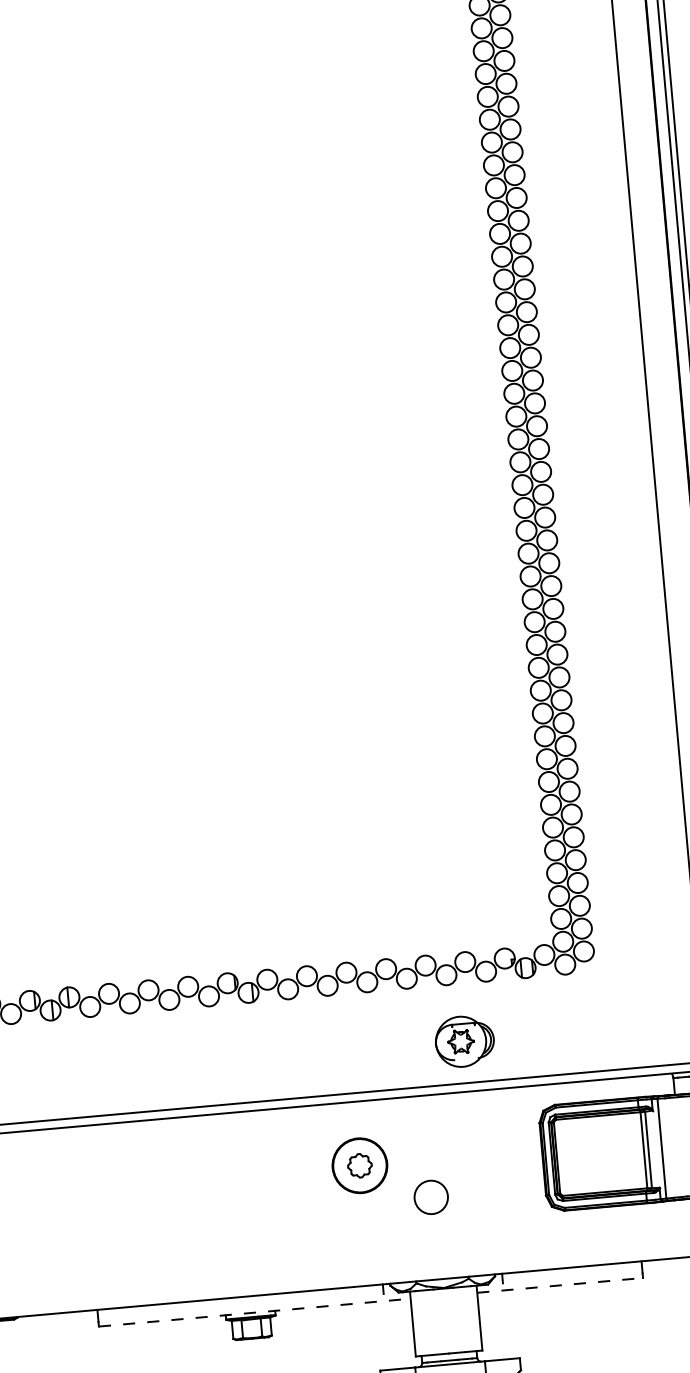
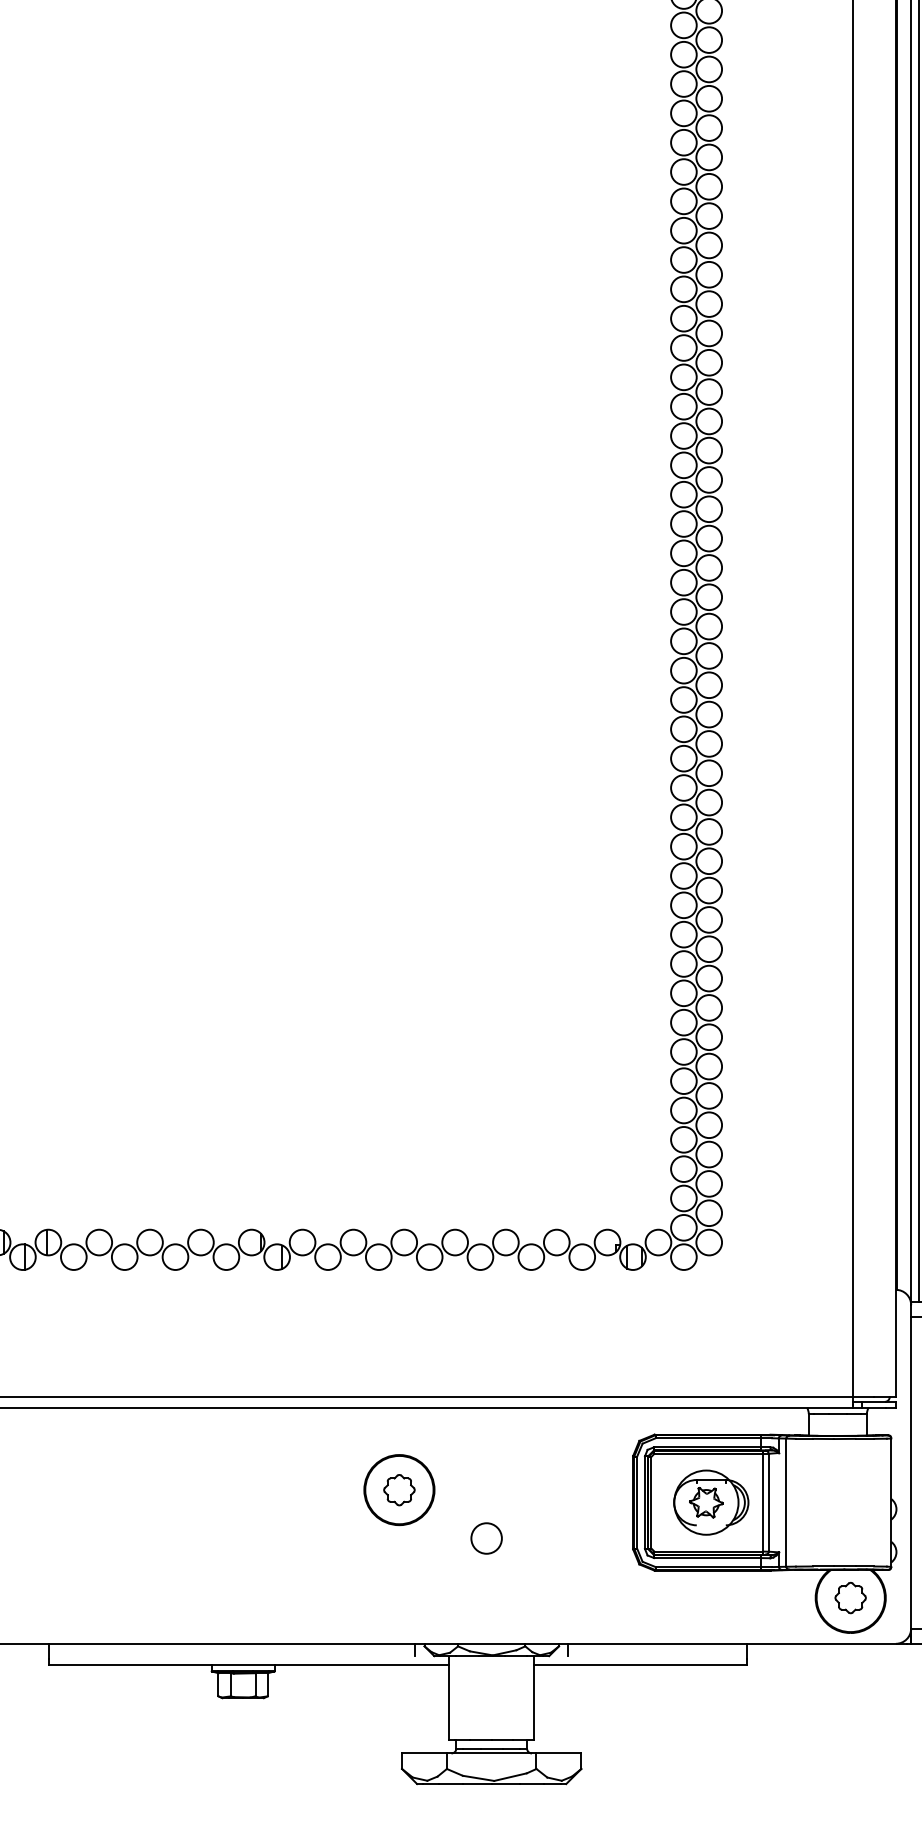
part: (465, 1041) -> (711, 1502), moved
circle: (431, 1197) -> (486, 1538), size x0.71
line: (560, 1285) -> (641, 1665), dashed -> solid
line: (255, 1312) -> (249, 1665), dashed -> solid

